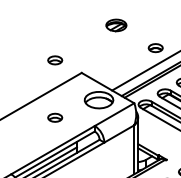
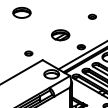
part: (115, 25) -> (60, 35), size x1.67
part: (54, 117) -> (28, 83), removed

